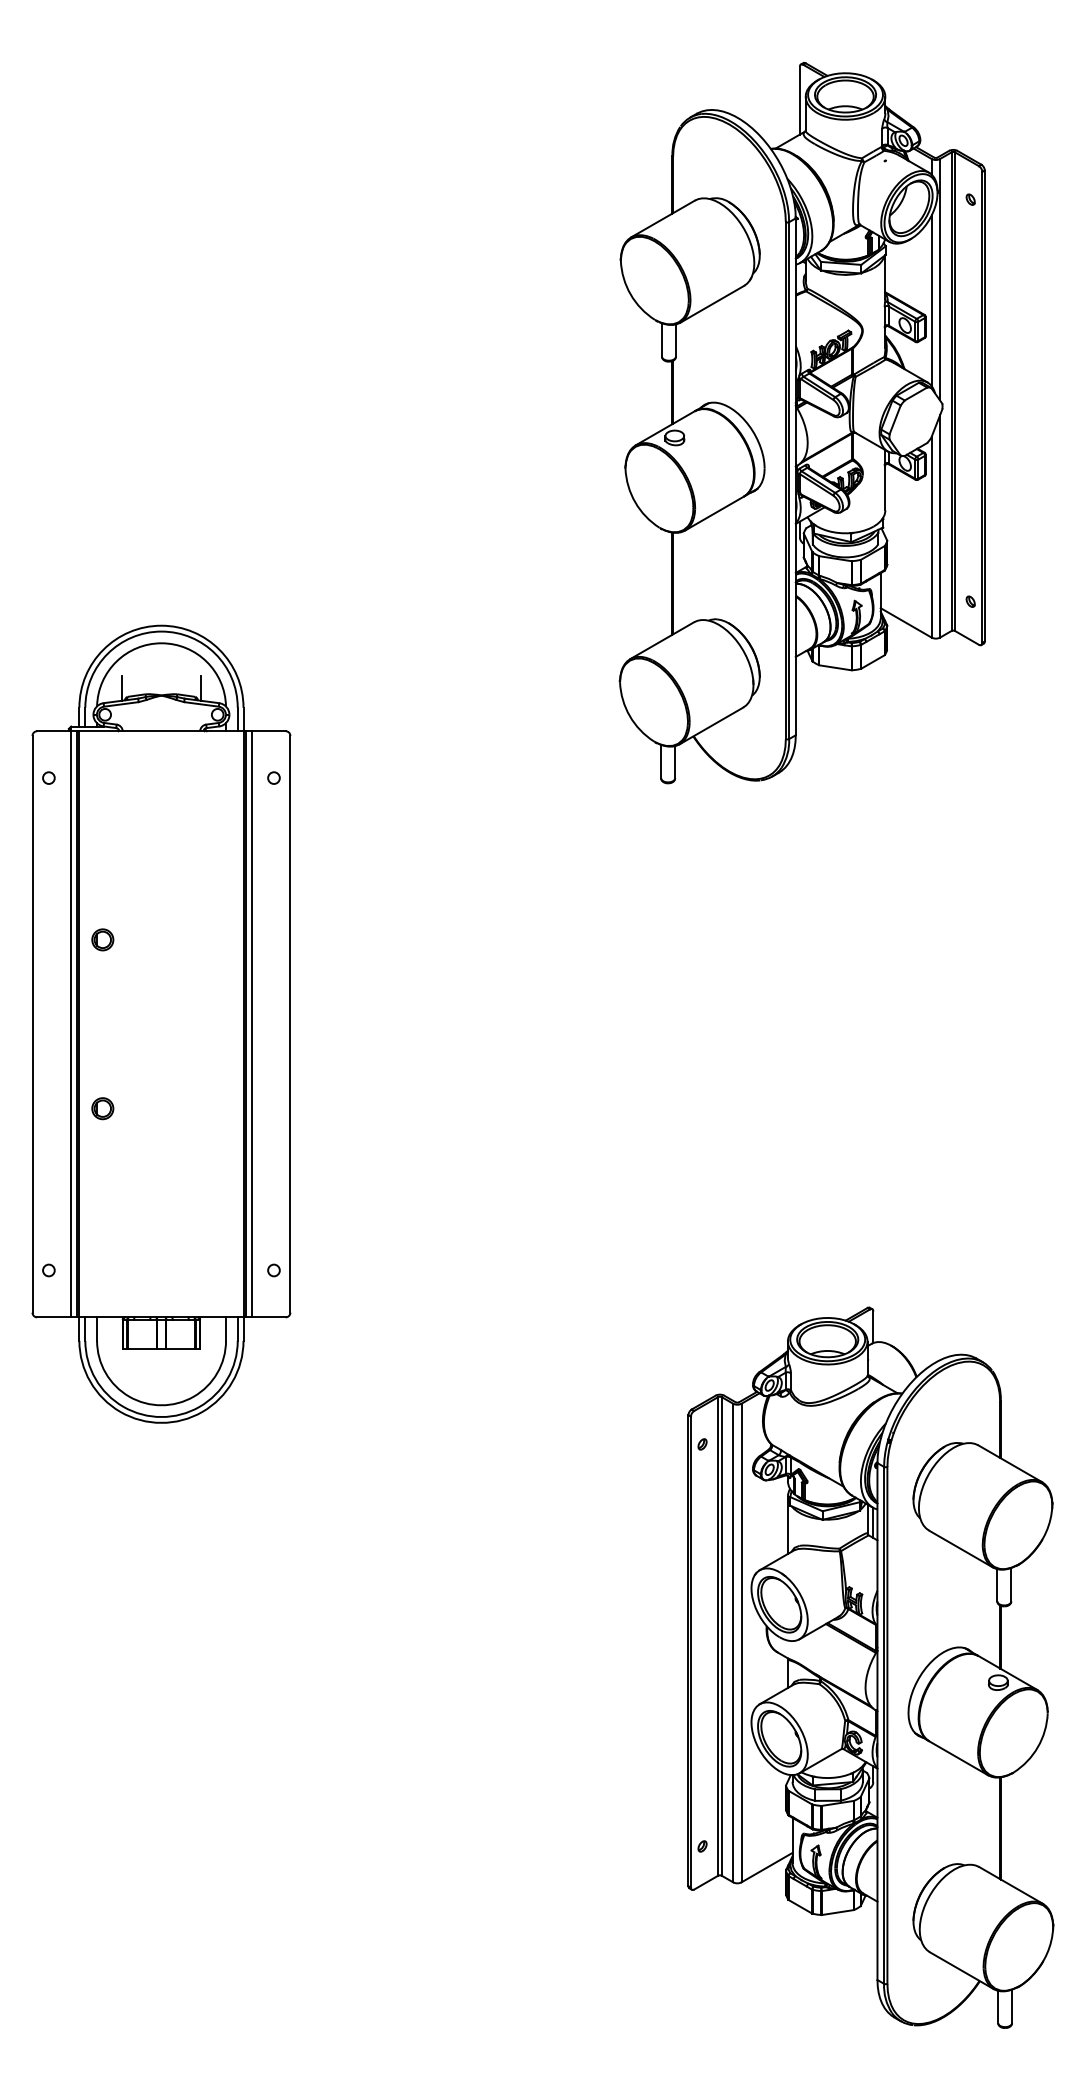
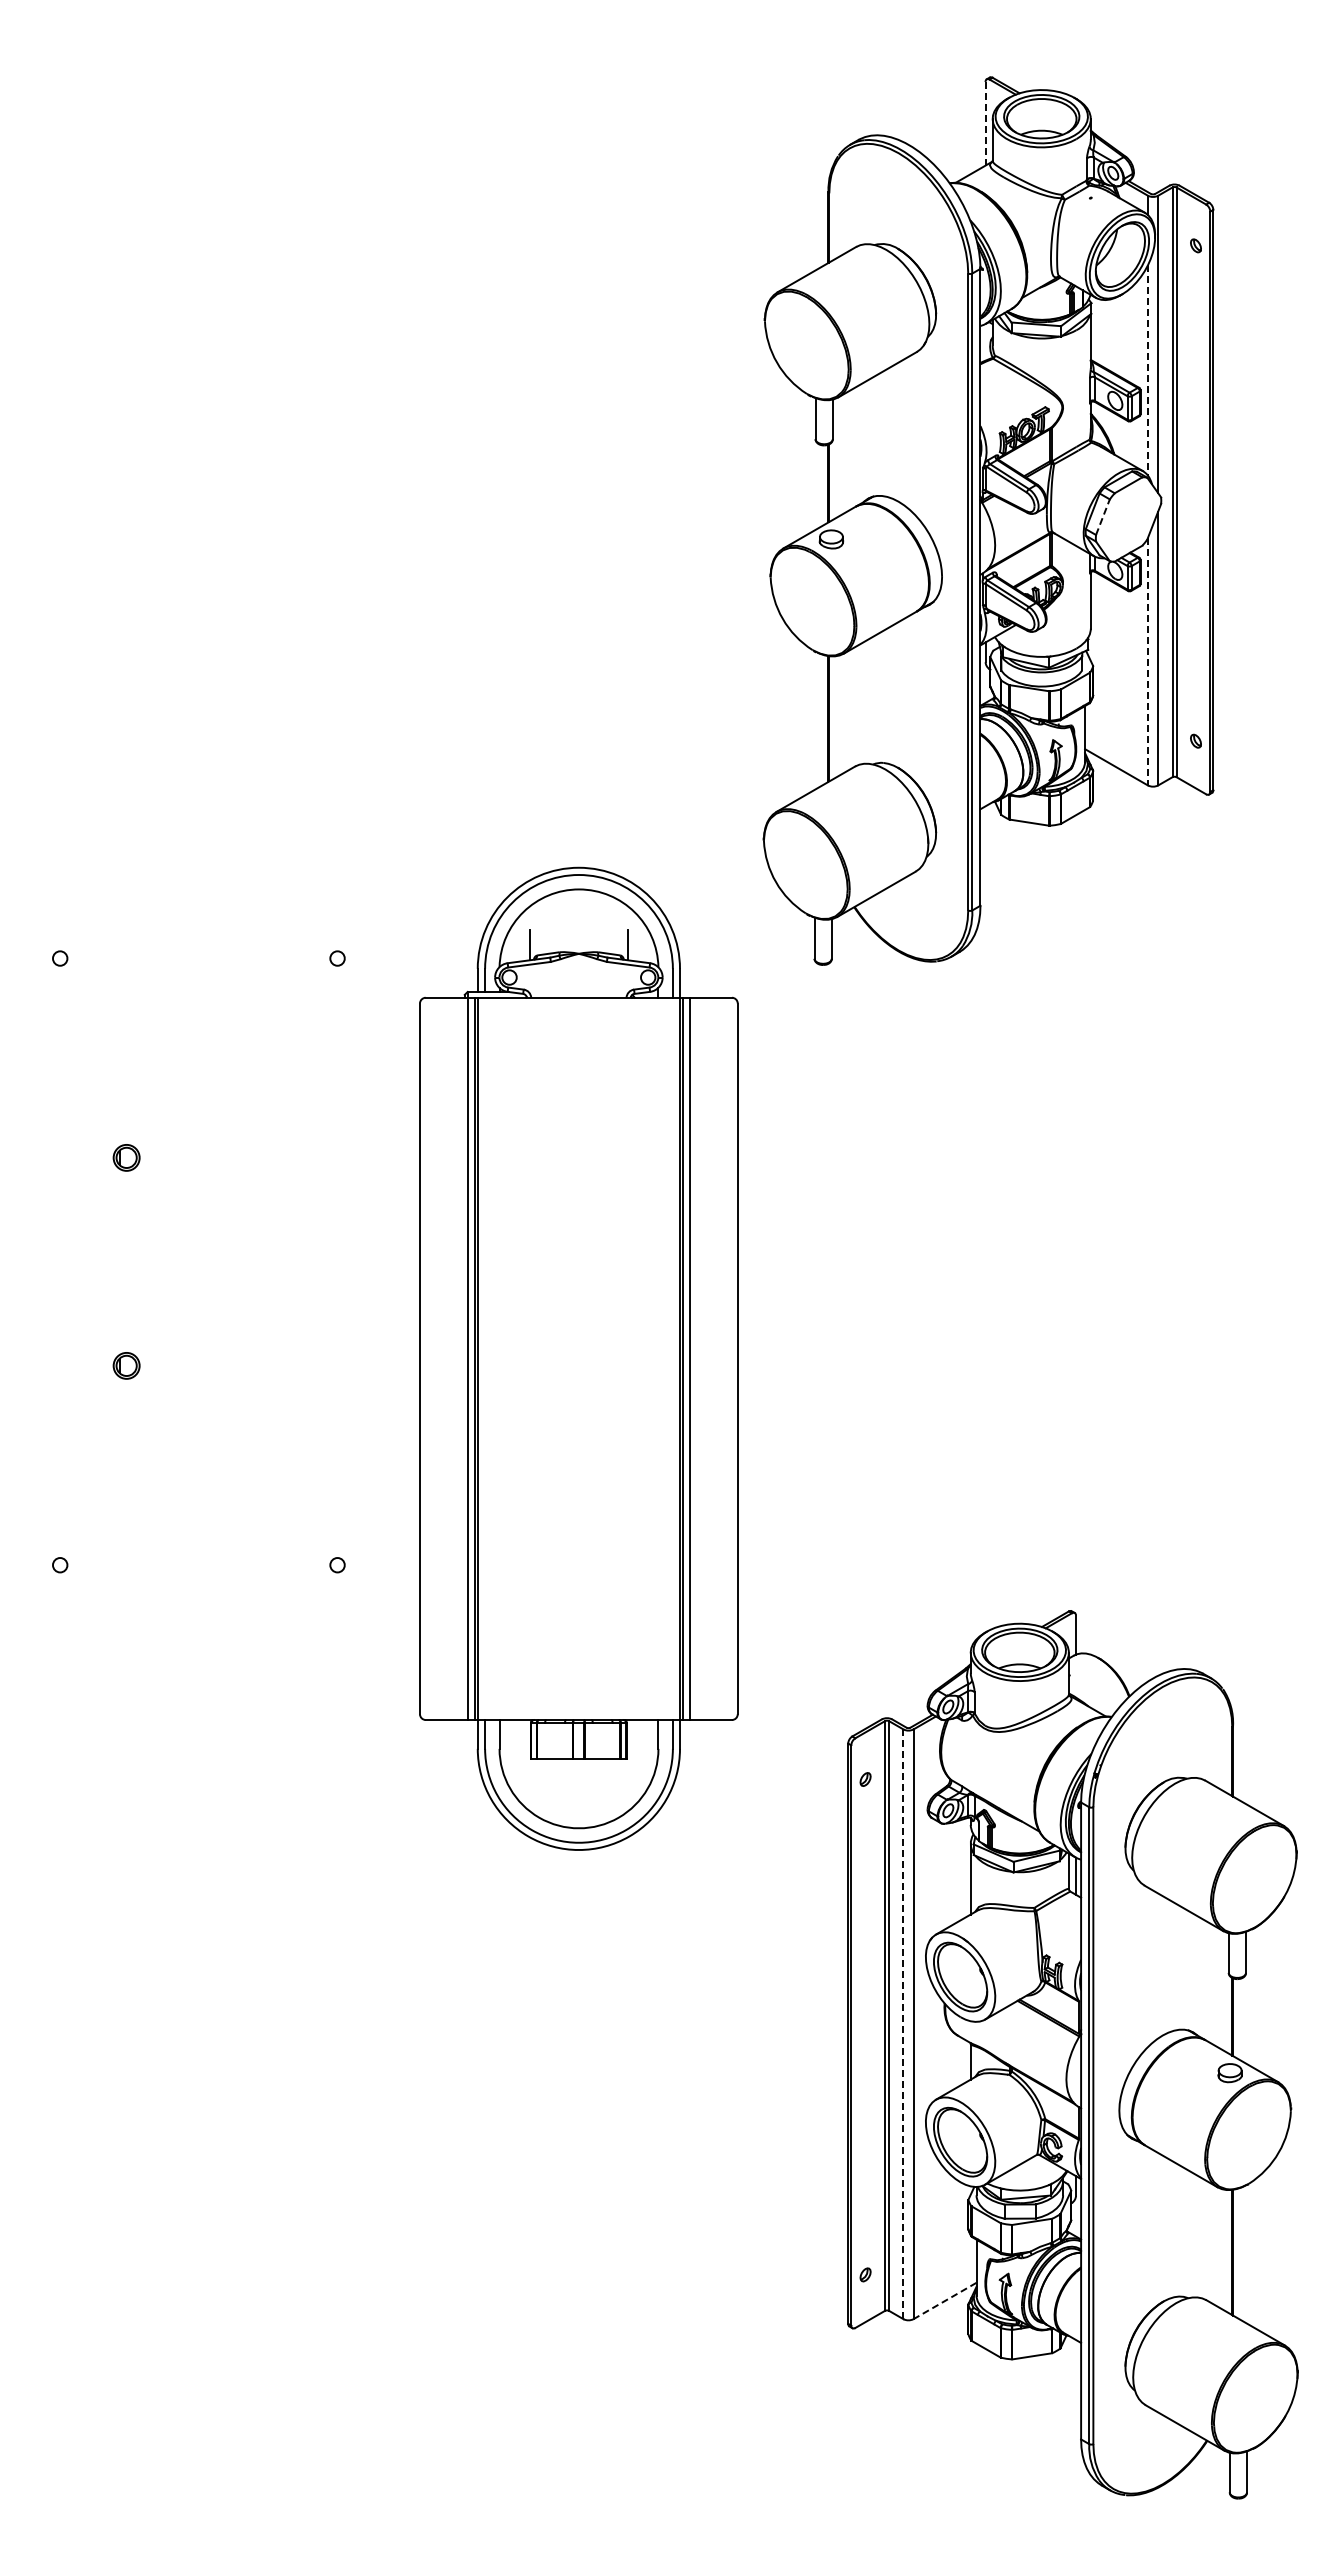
line: (799, 100) -> (985, 123), solid -> dashed
line: (931, 300) -> (1147, 370), solid -> dashed
line: (895, 419) -> (1103, 516), solid -> dashed
line: (931, 537) -> (1147, 661), solid -> dashed
part: (161, 1023) -> (578, 1358), moved
line: (733, 1643) -> (903, 2024), solid -> dashed
line: (766, 1868) -> (944, 2301), solid -> dashed

